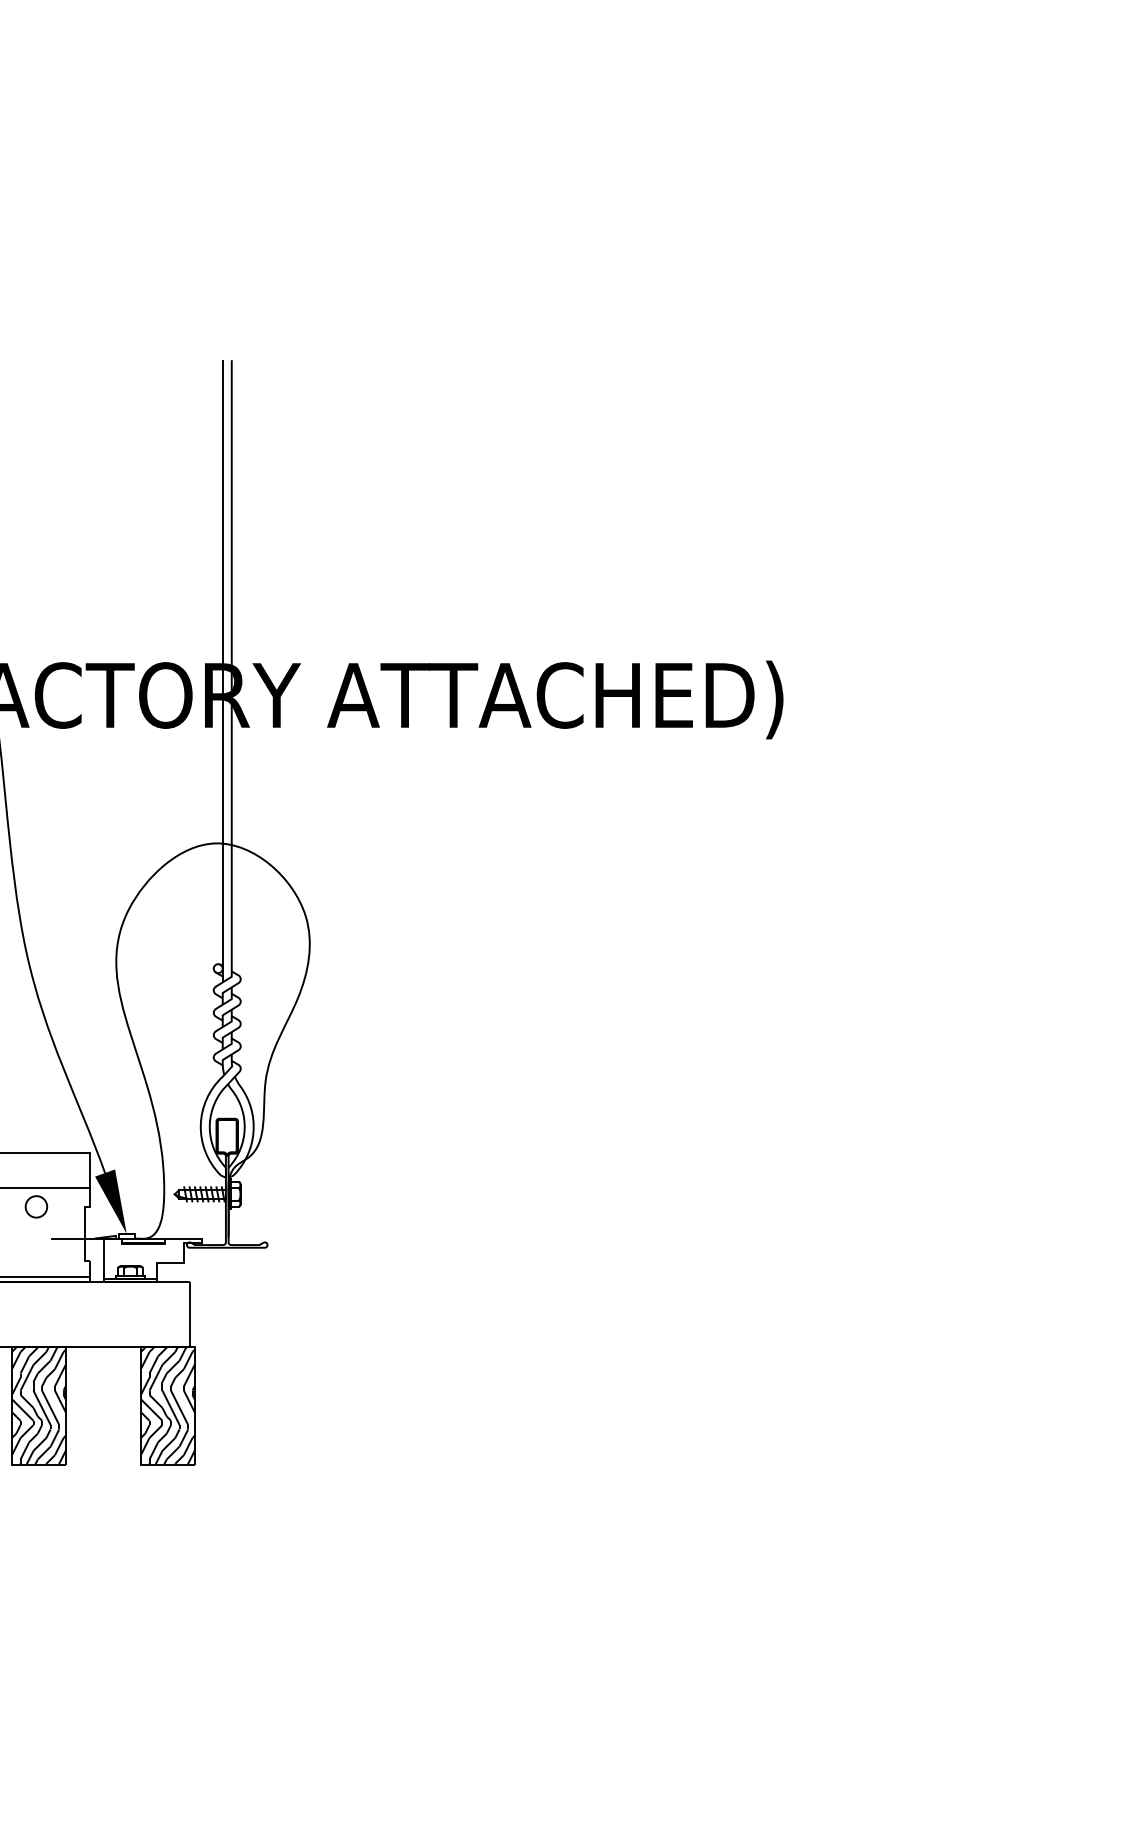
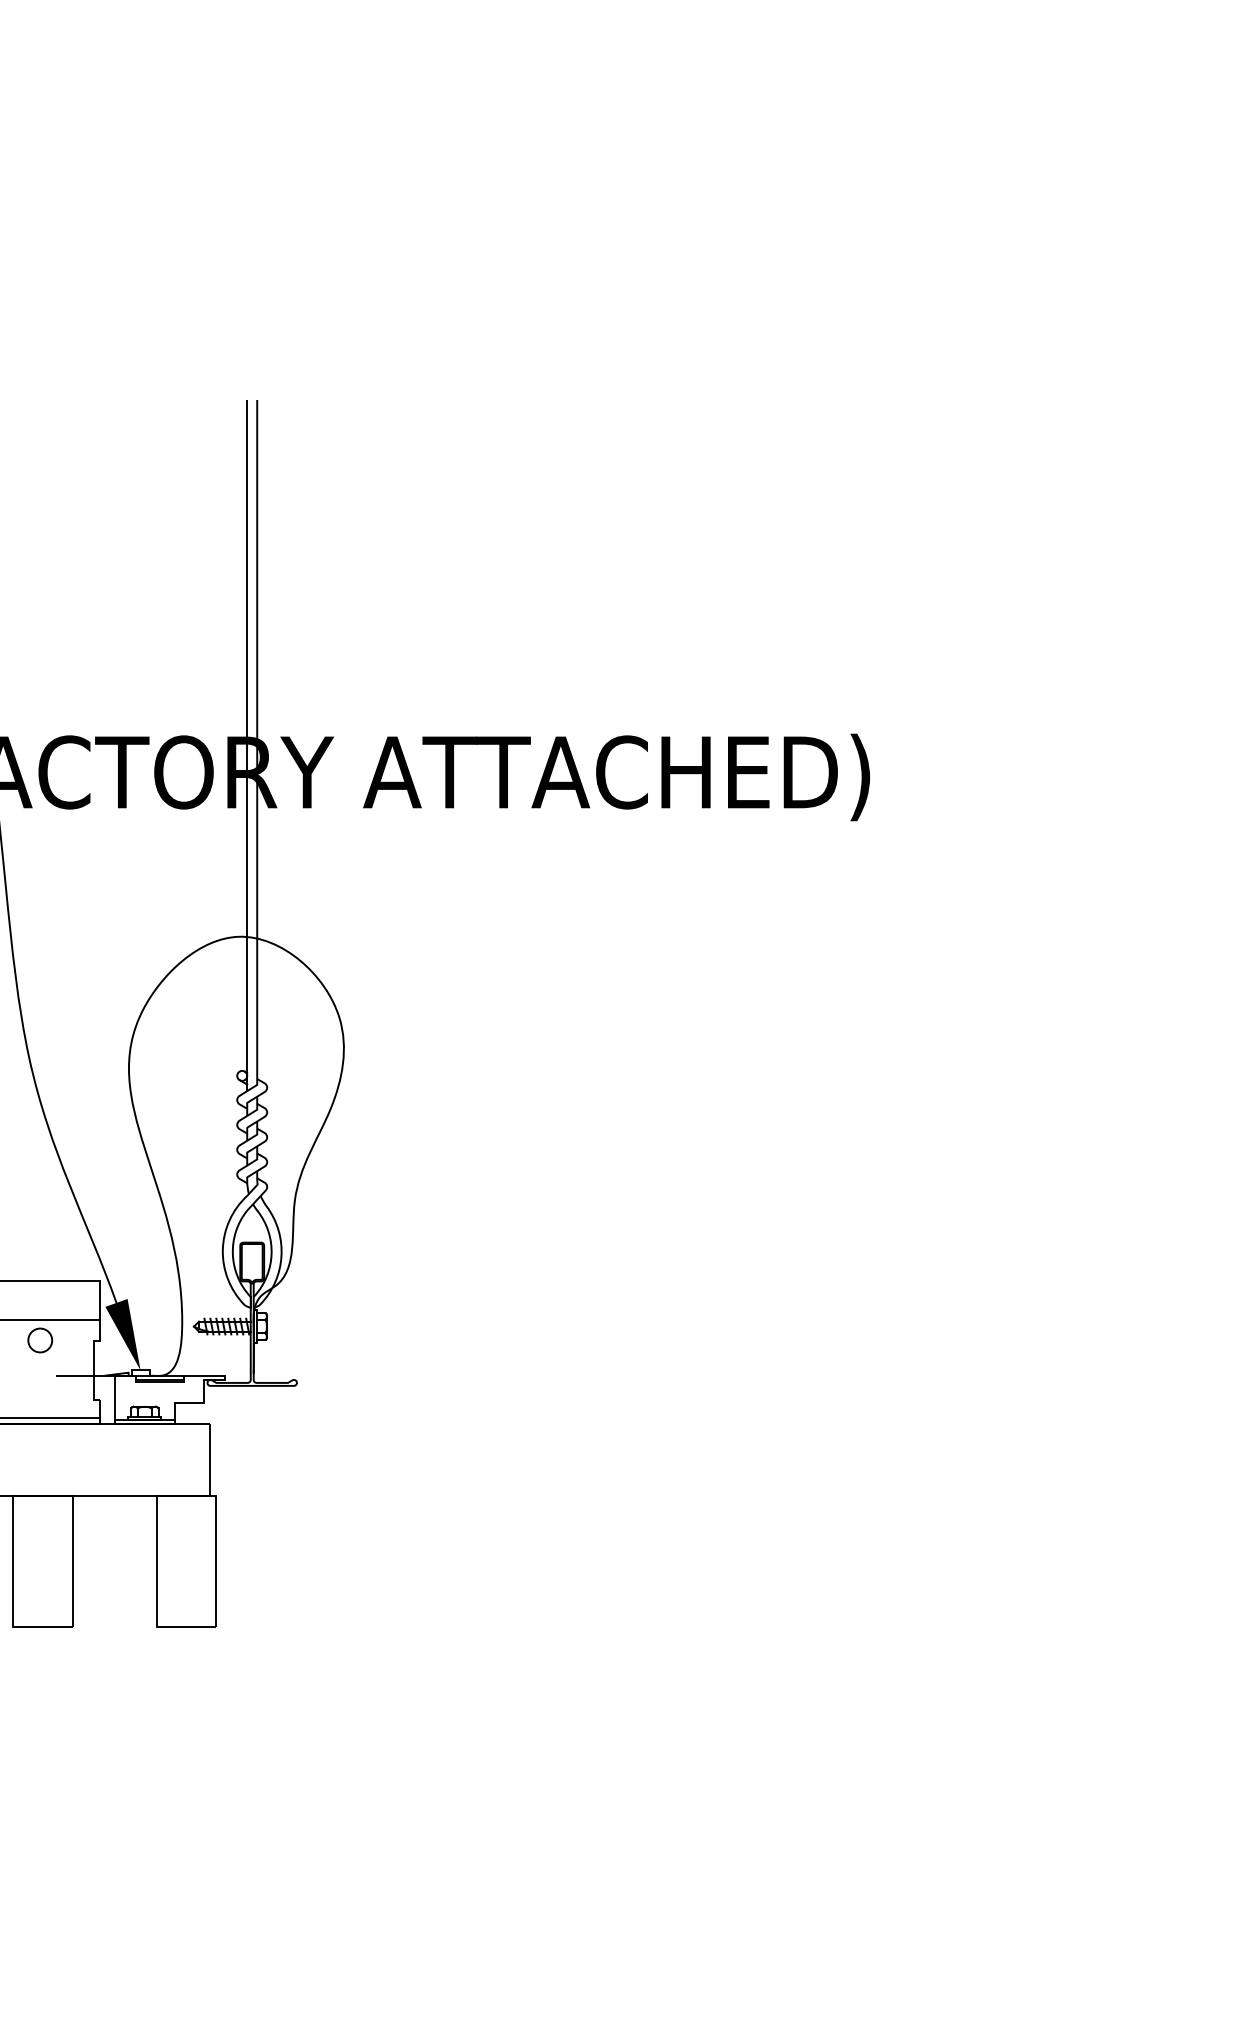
hatch: (39, 1405) -> (43, 1561), removed
hatch: (168, 1405) -> (186, 1561), removed

